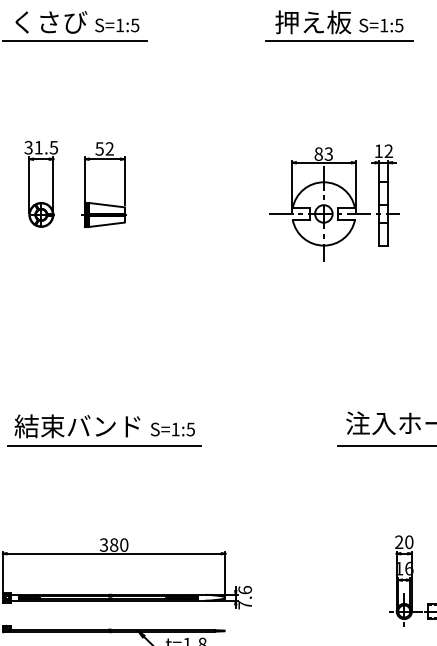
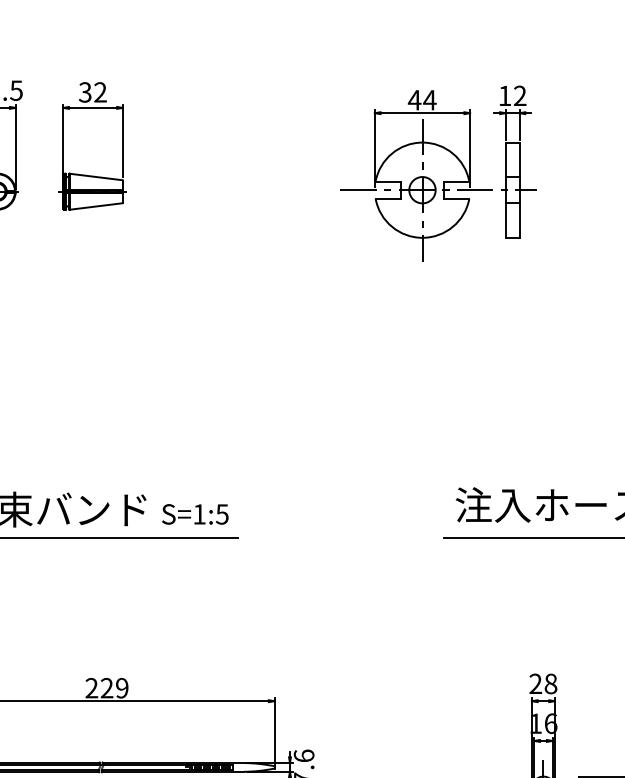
text: (99, 148) -> (85, 91), 52 -> 32
text: (323, 153) -> (421, 99), 83 -> 44
text: (409, 542) -> (551, 684), 20 -> 28
text: (113, 544) -> (106, 687), 380 -> 229

